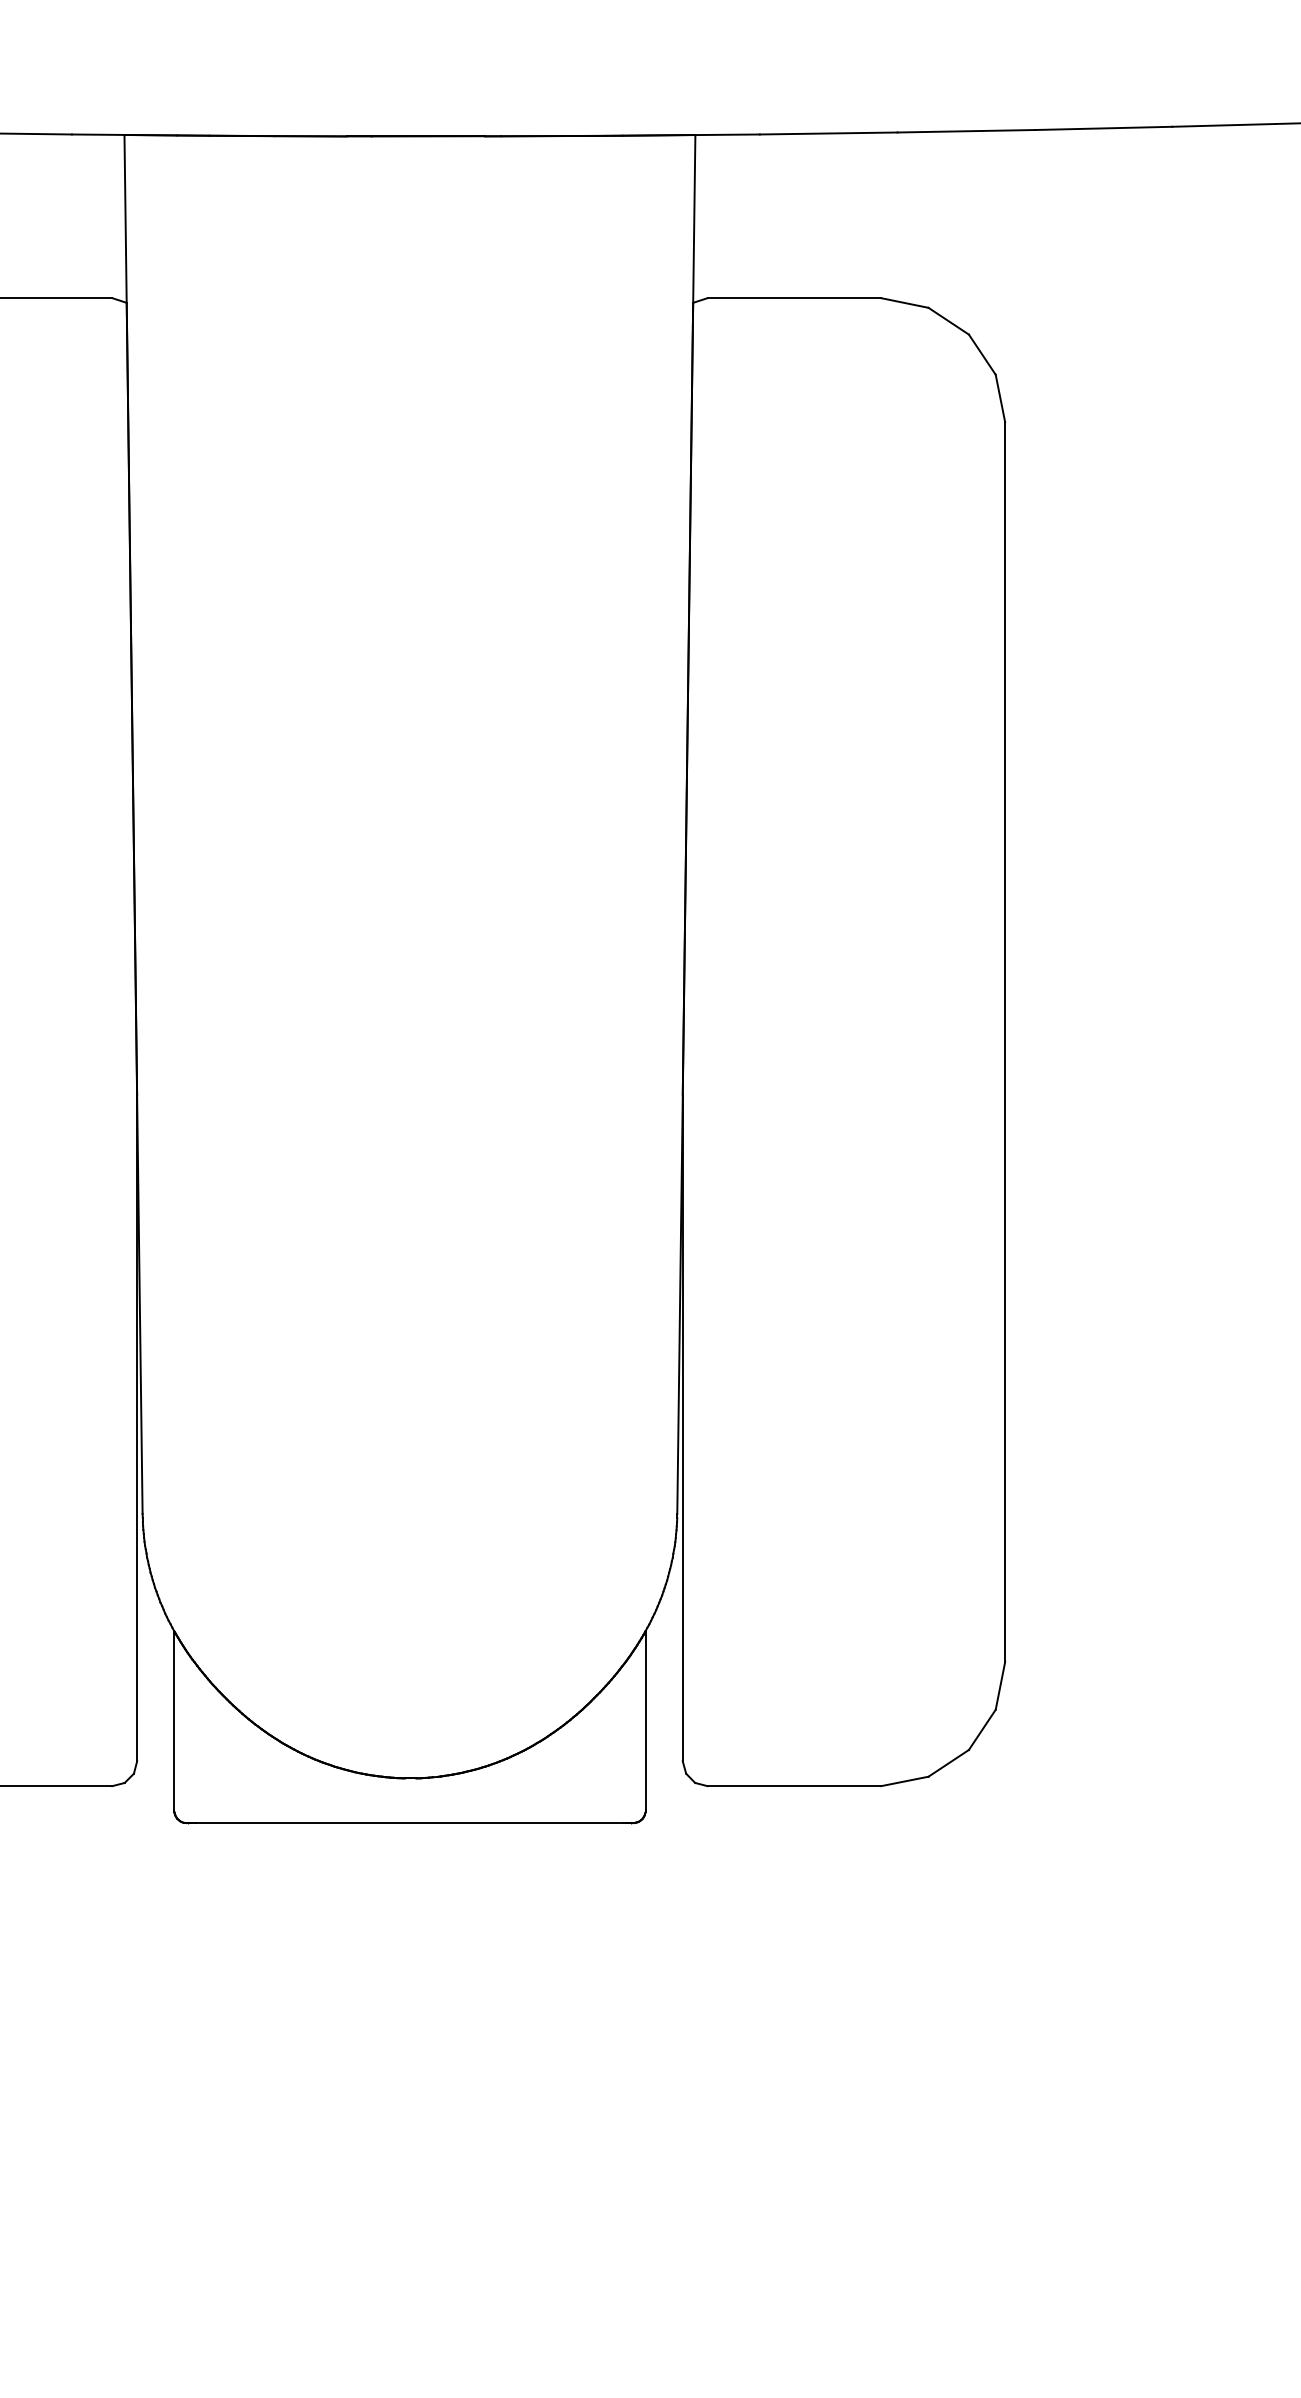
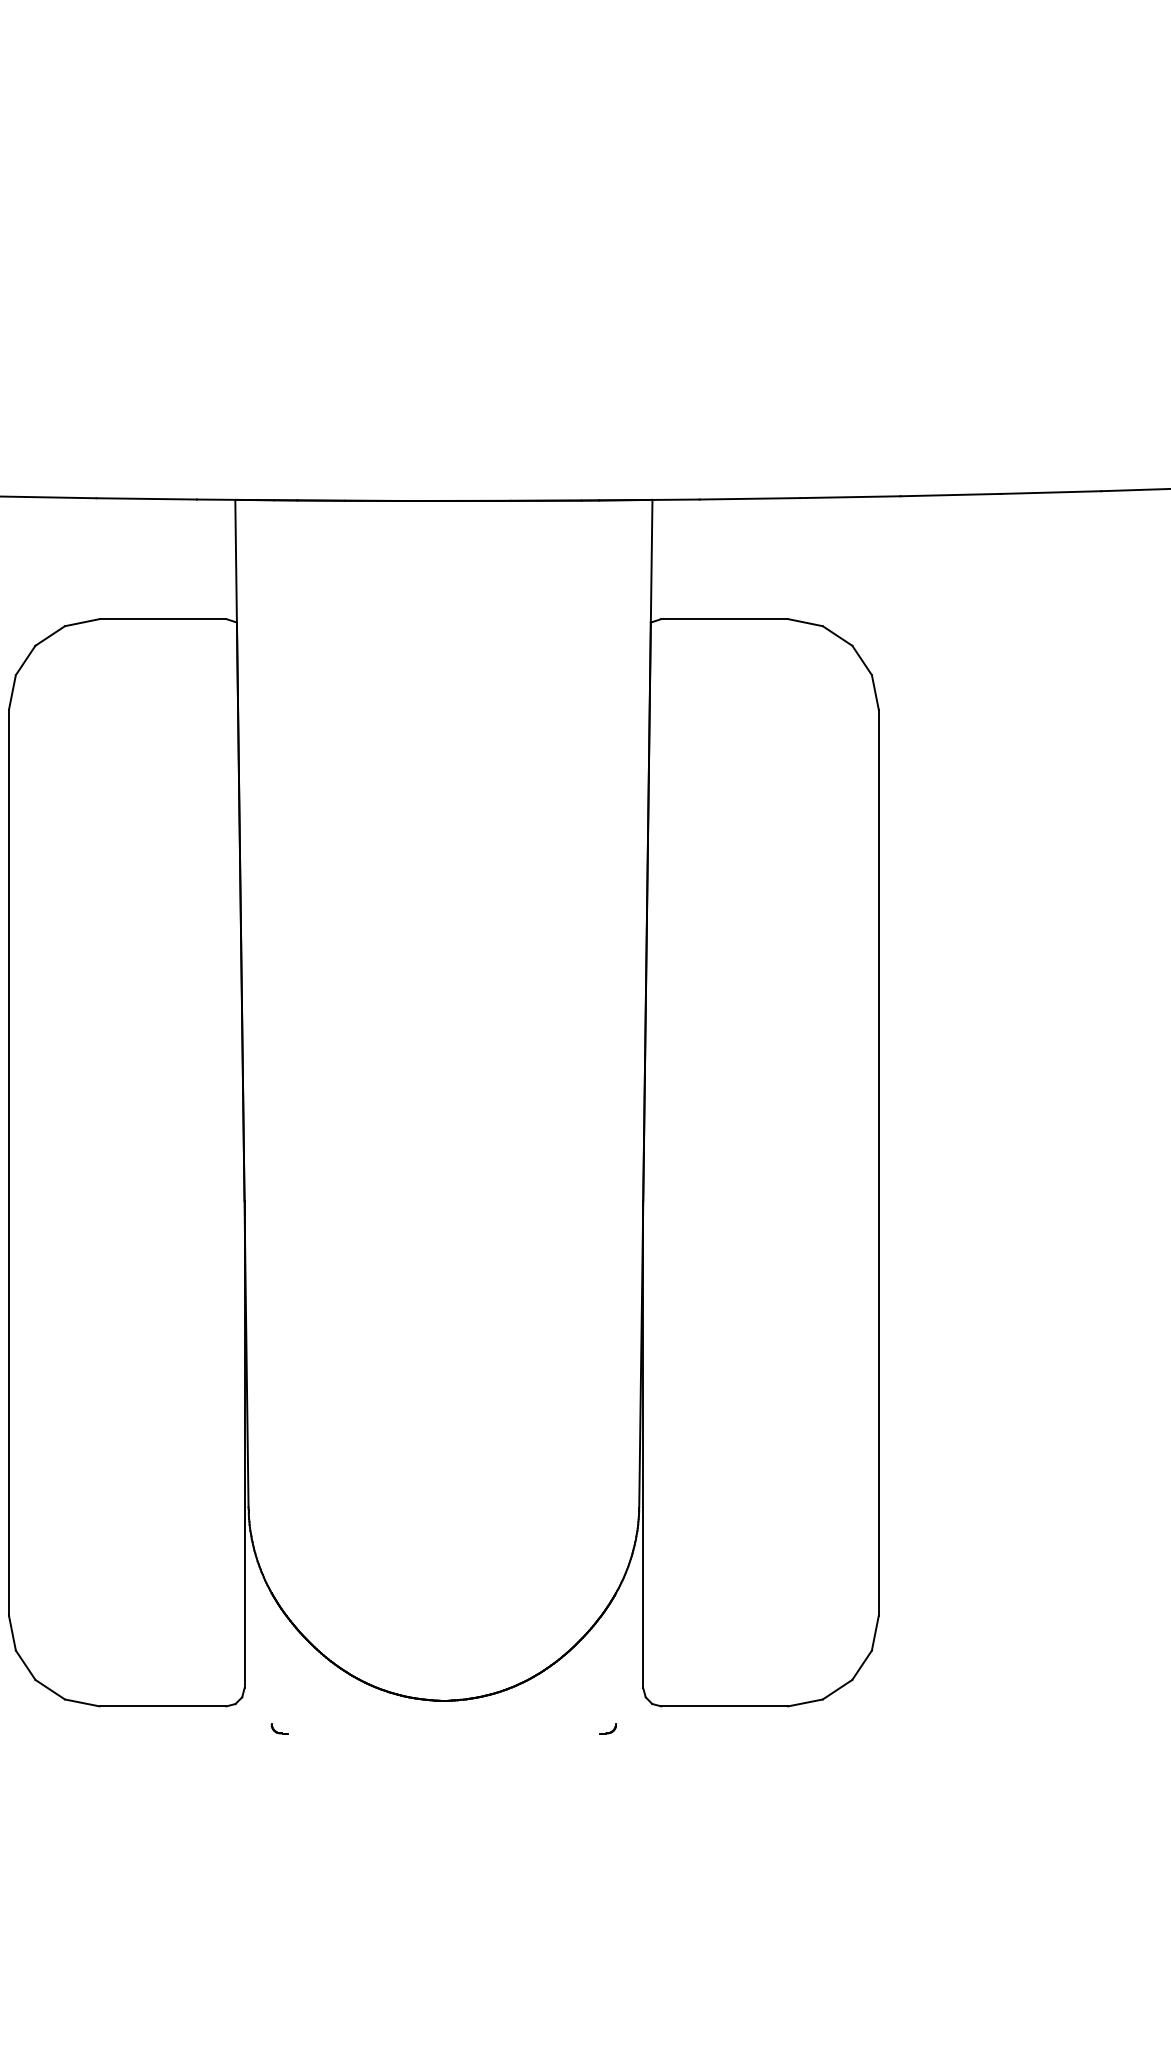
line: (646, 1720) -> (616, 1658), removed
line: (174, 1722) -> (271, 1659), removed
line: (409, 1823) -> (443, 1733), removed

